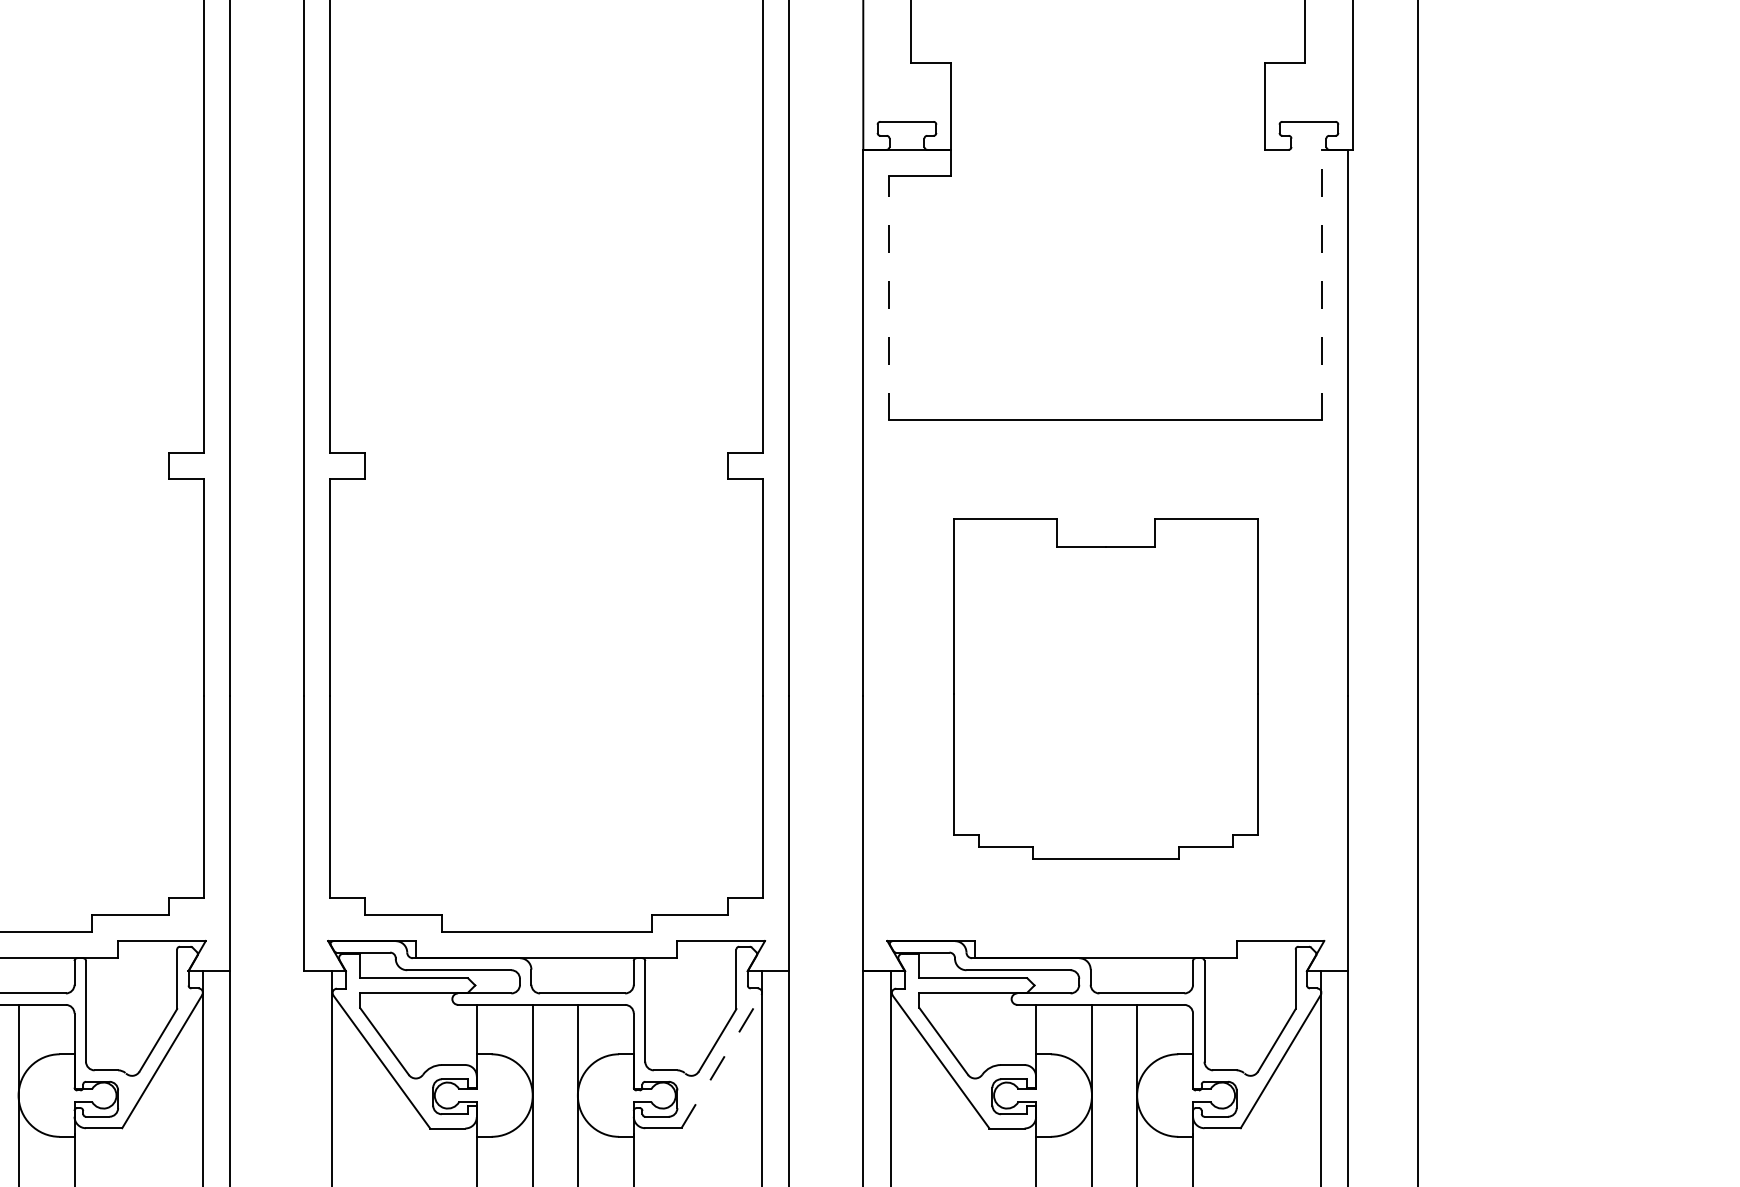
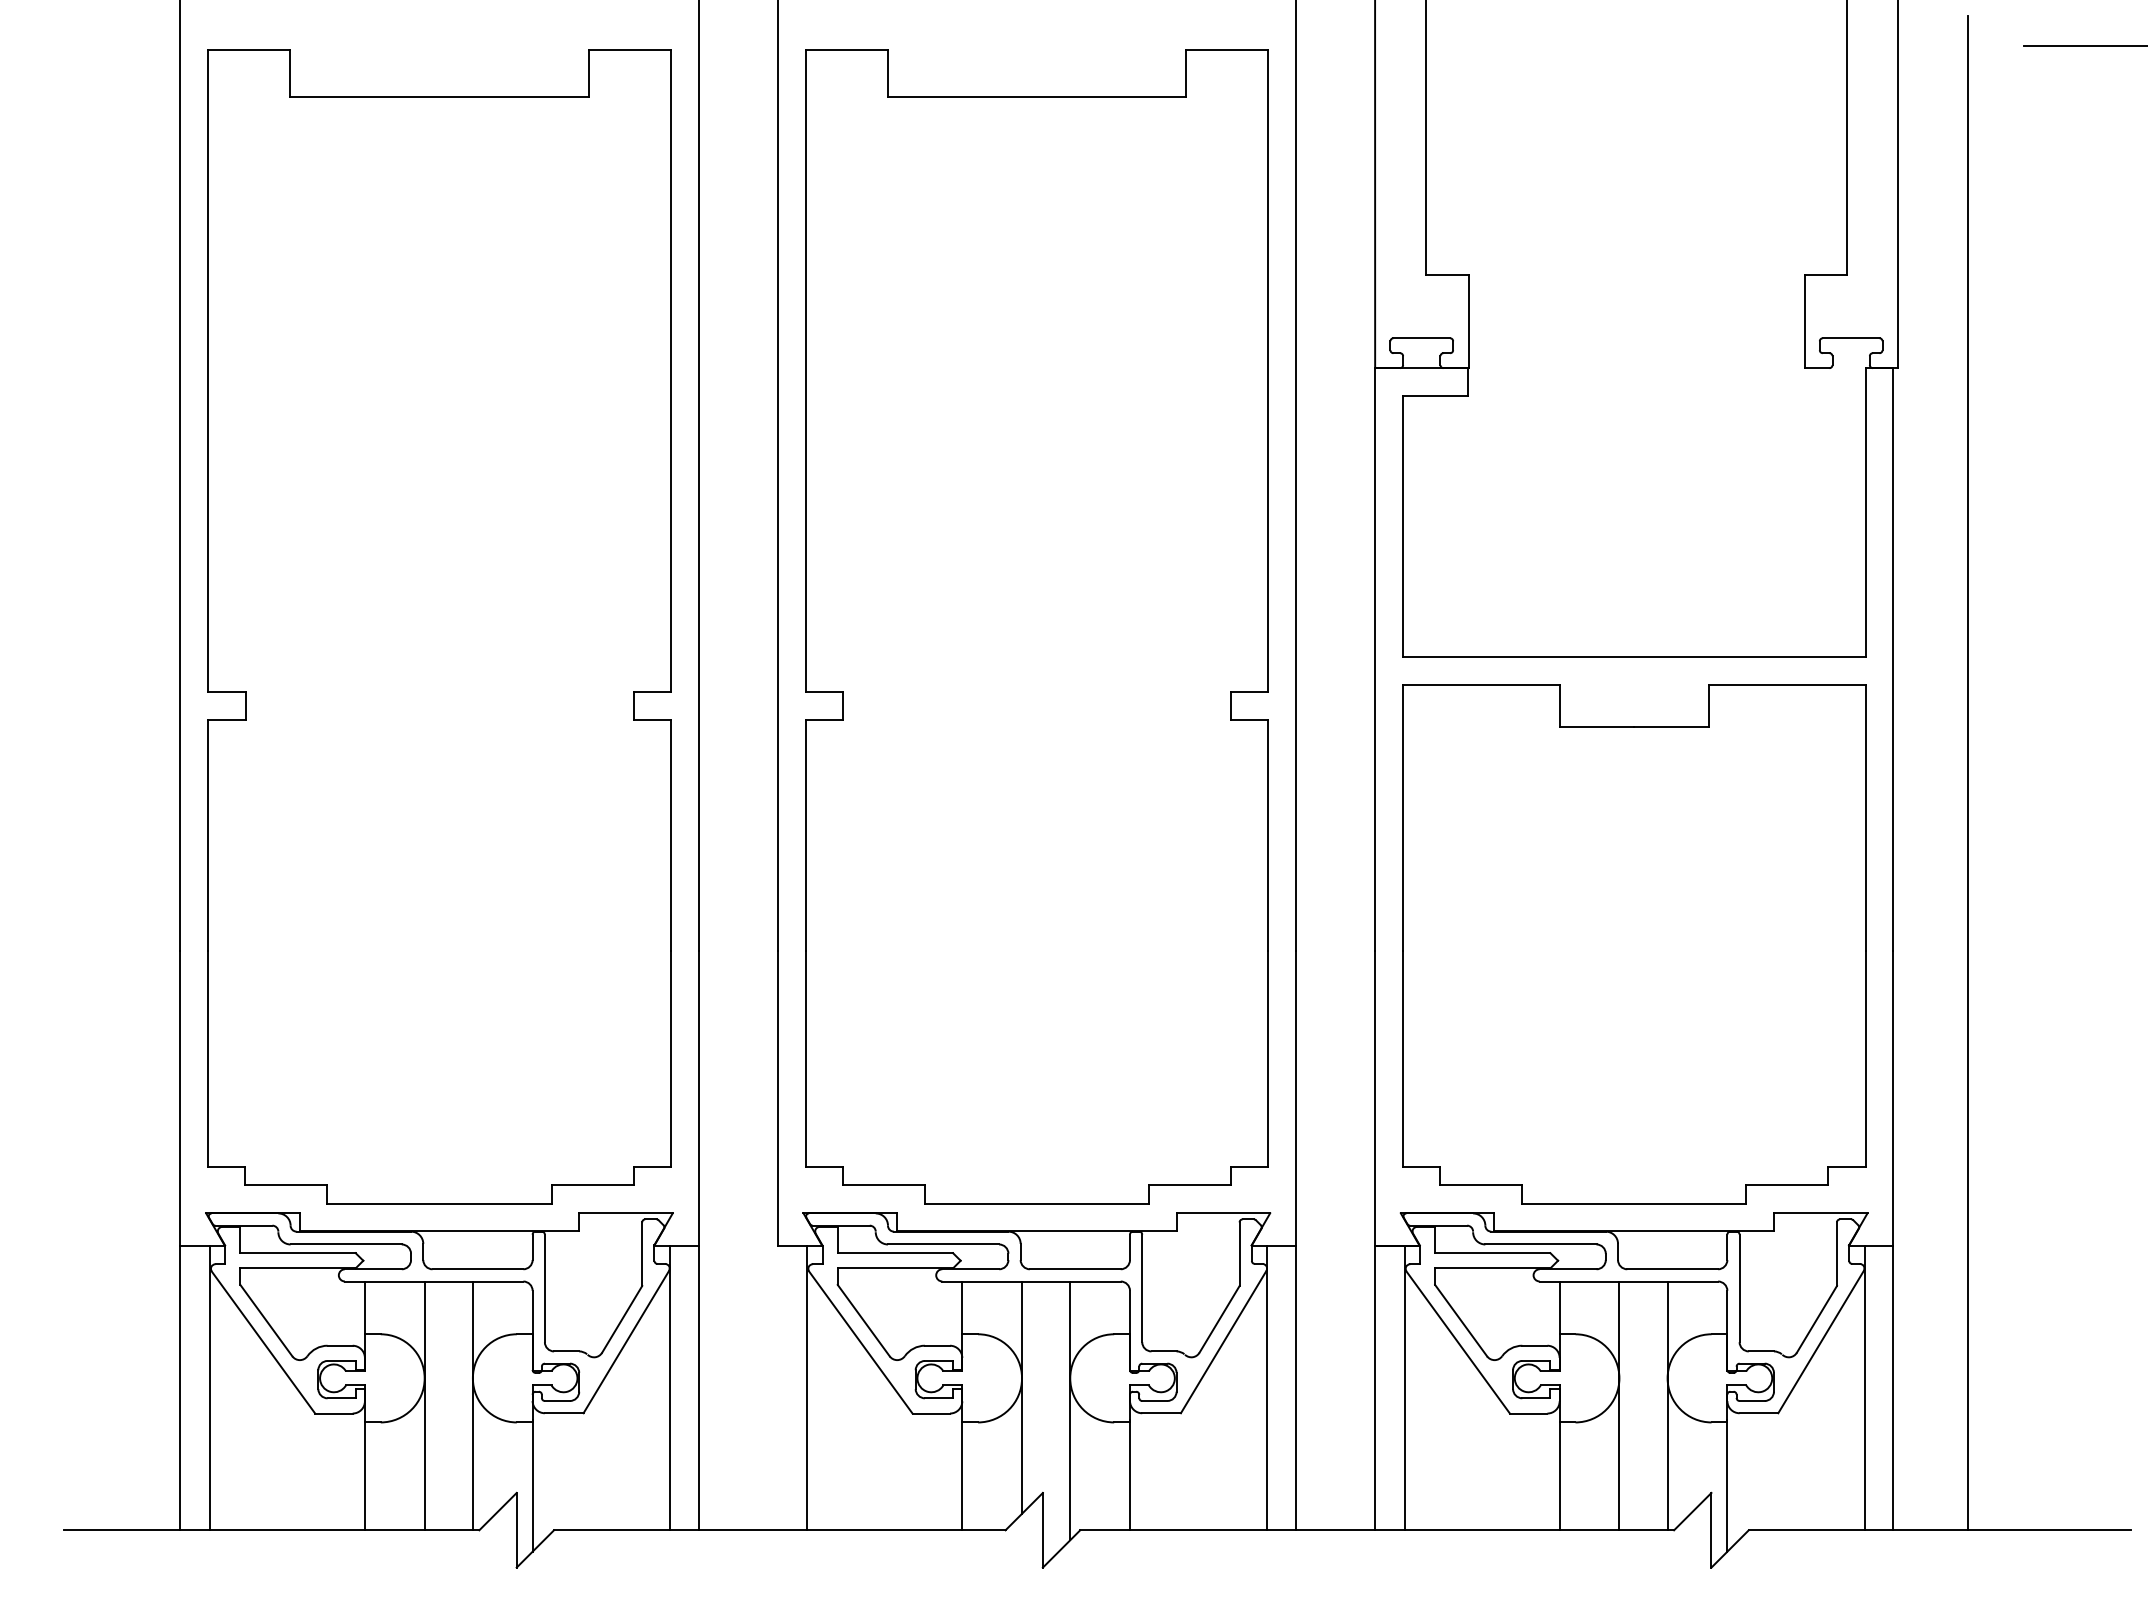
line: (1322, 284) -> (1865, 512), dashed -> solid
line: (888, 298) -> (1402, 526), dashed -> solid
part: (1106, 689) -> (1634, 944), size x1.43
line: (721, 1061) -> (1223, 1342), dashed -> solid

